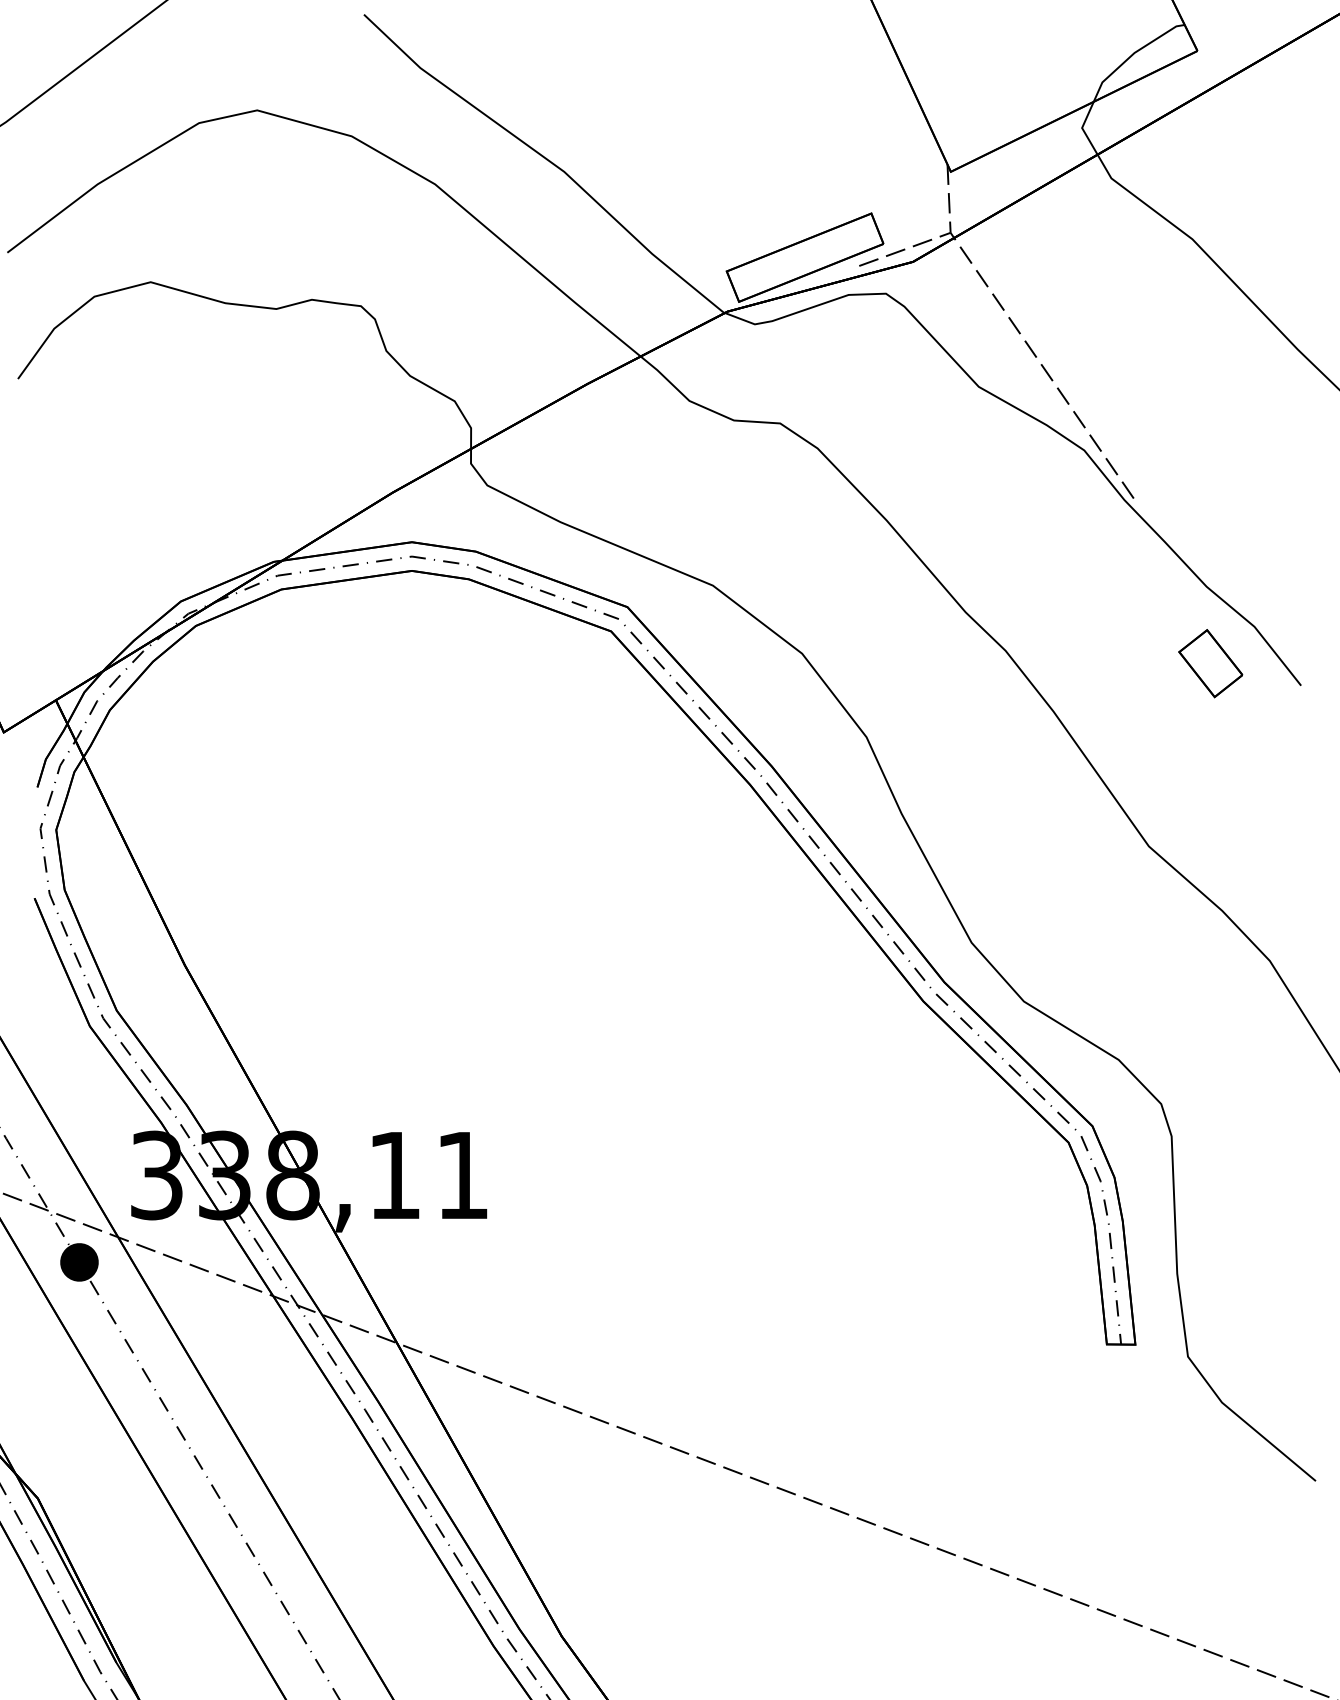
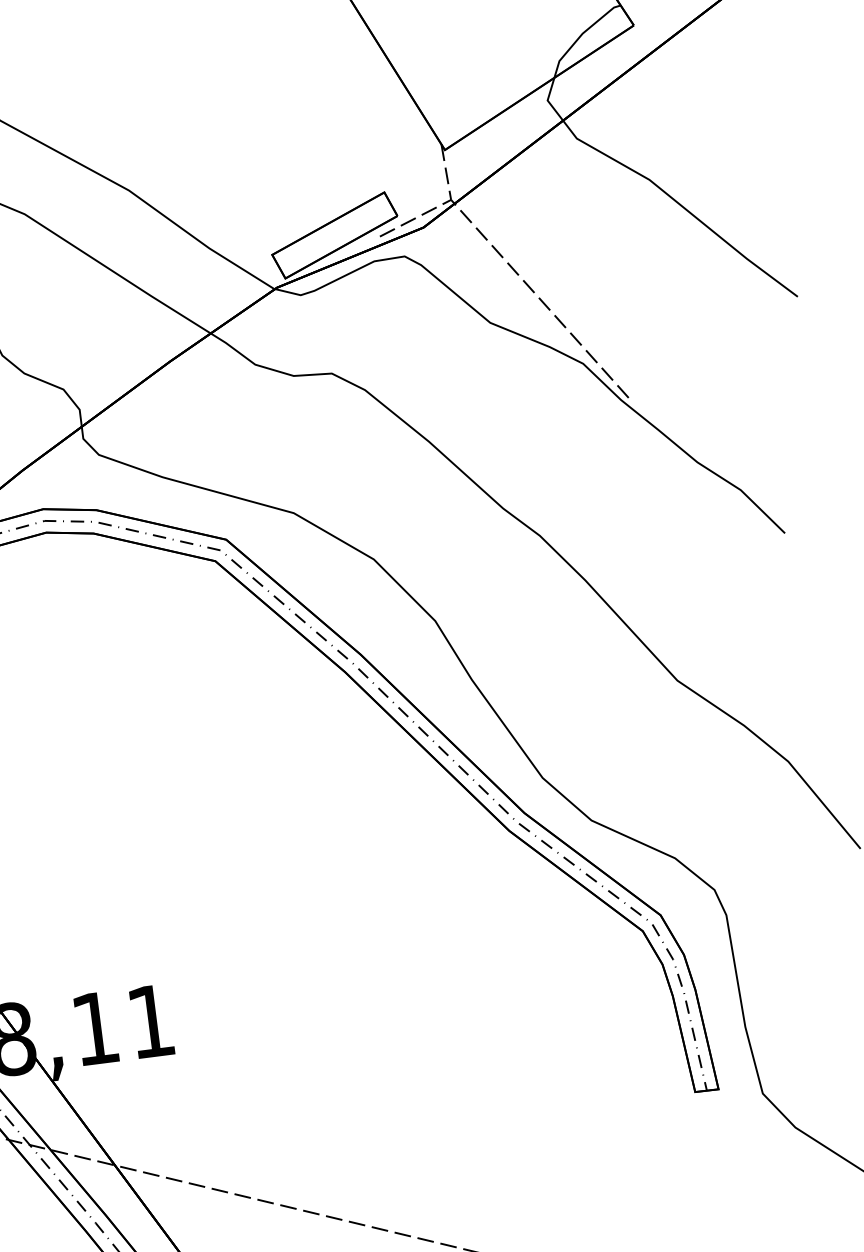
part: (1210, 663) -> (708, 524), removed

